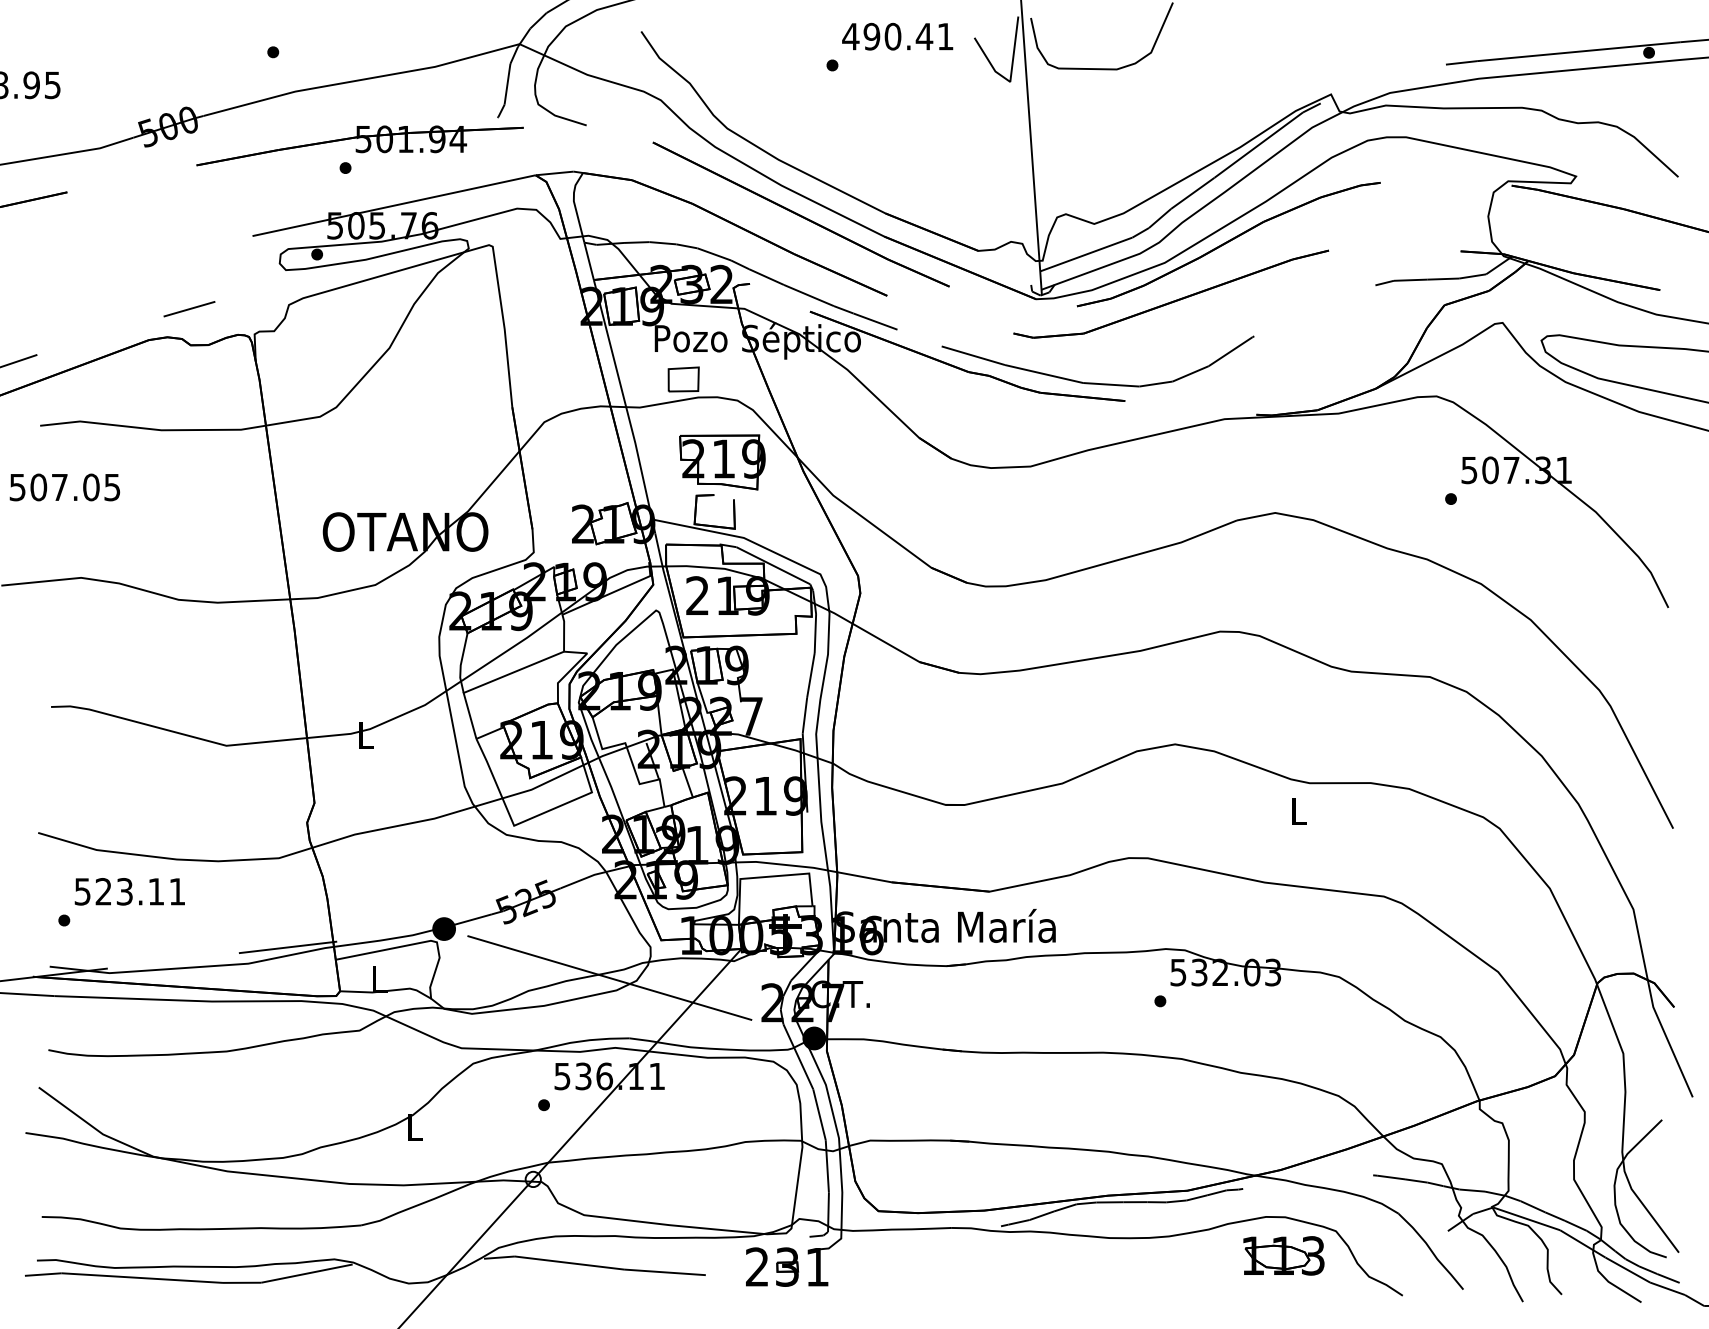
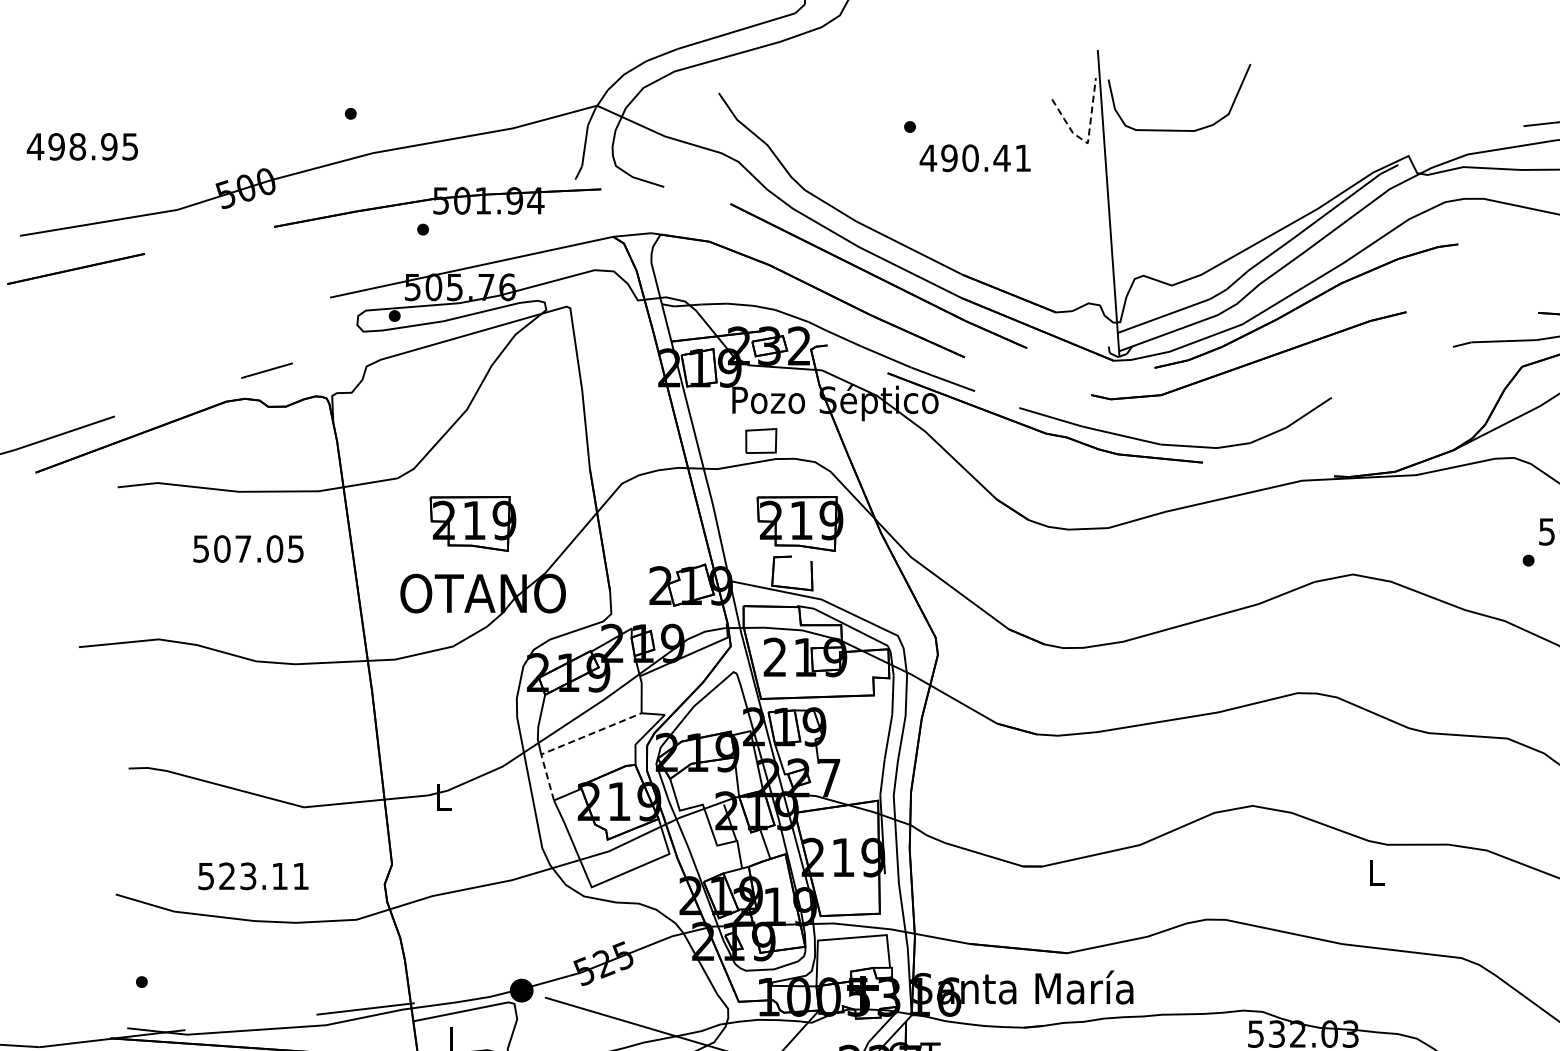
text: (897, 36) -> (975, 158), moved
line: (1010, 78) -> (1088, 140), solid -> dashed
part: (395, 462) -> (473, 524), added
text: (64, 487) -> (248, 549), moved
line: (491, 681) -> (569, 743), solid -> dashed
text: (129, 891) -> (253, 876), moved

